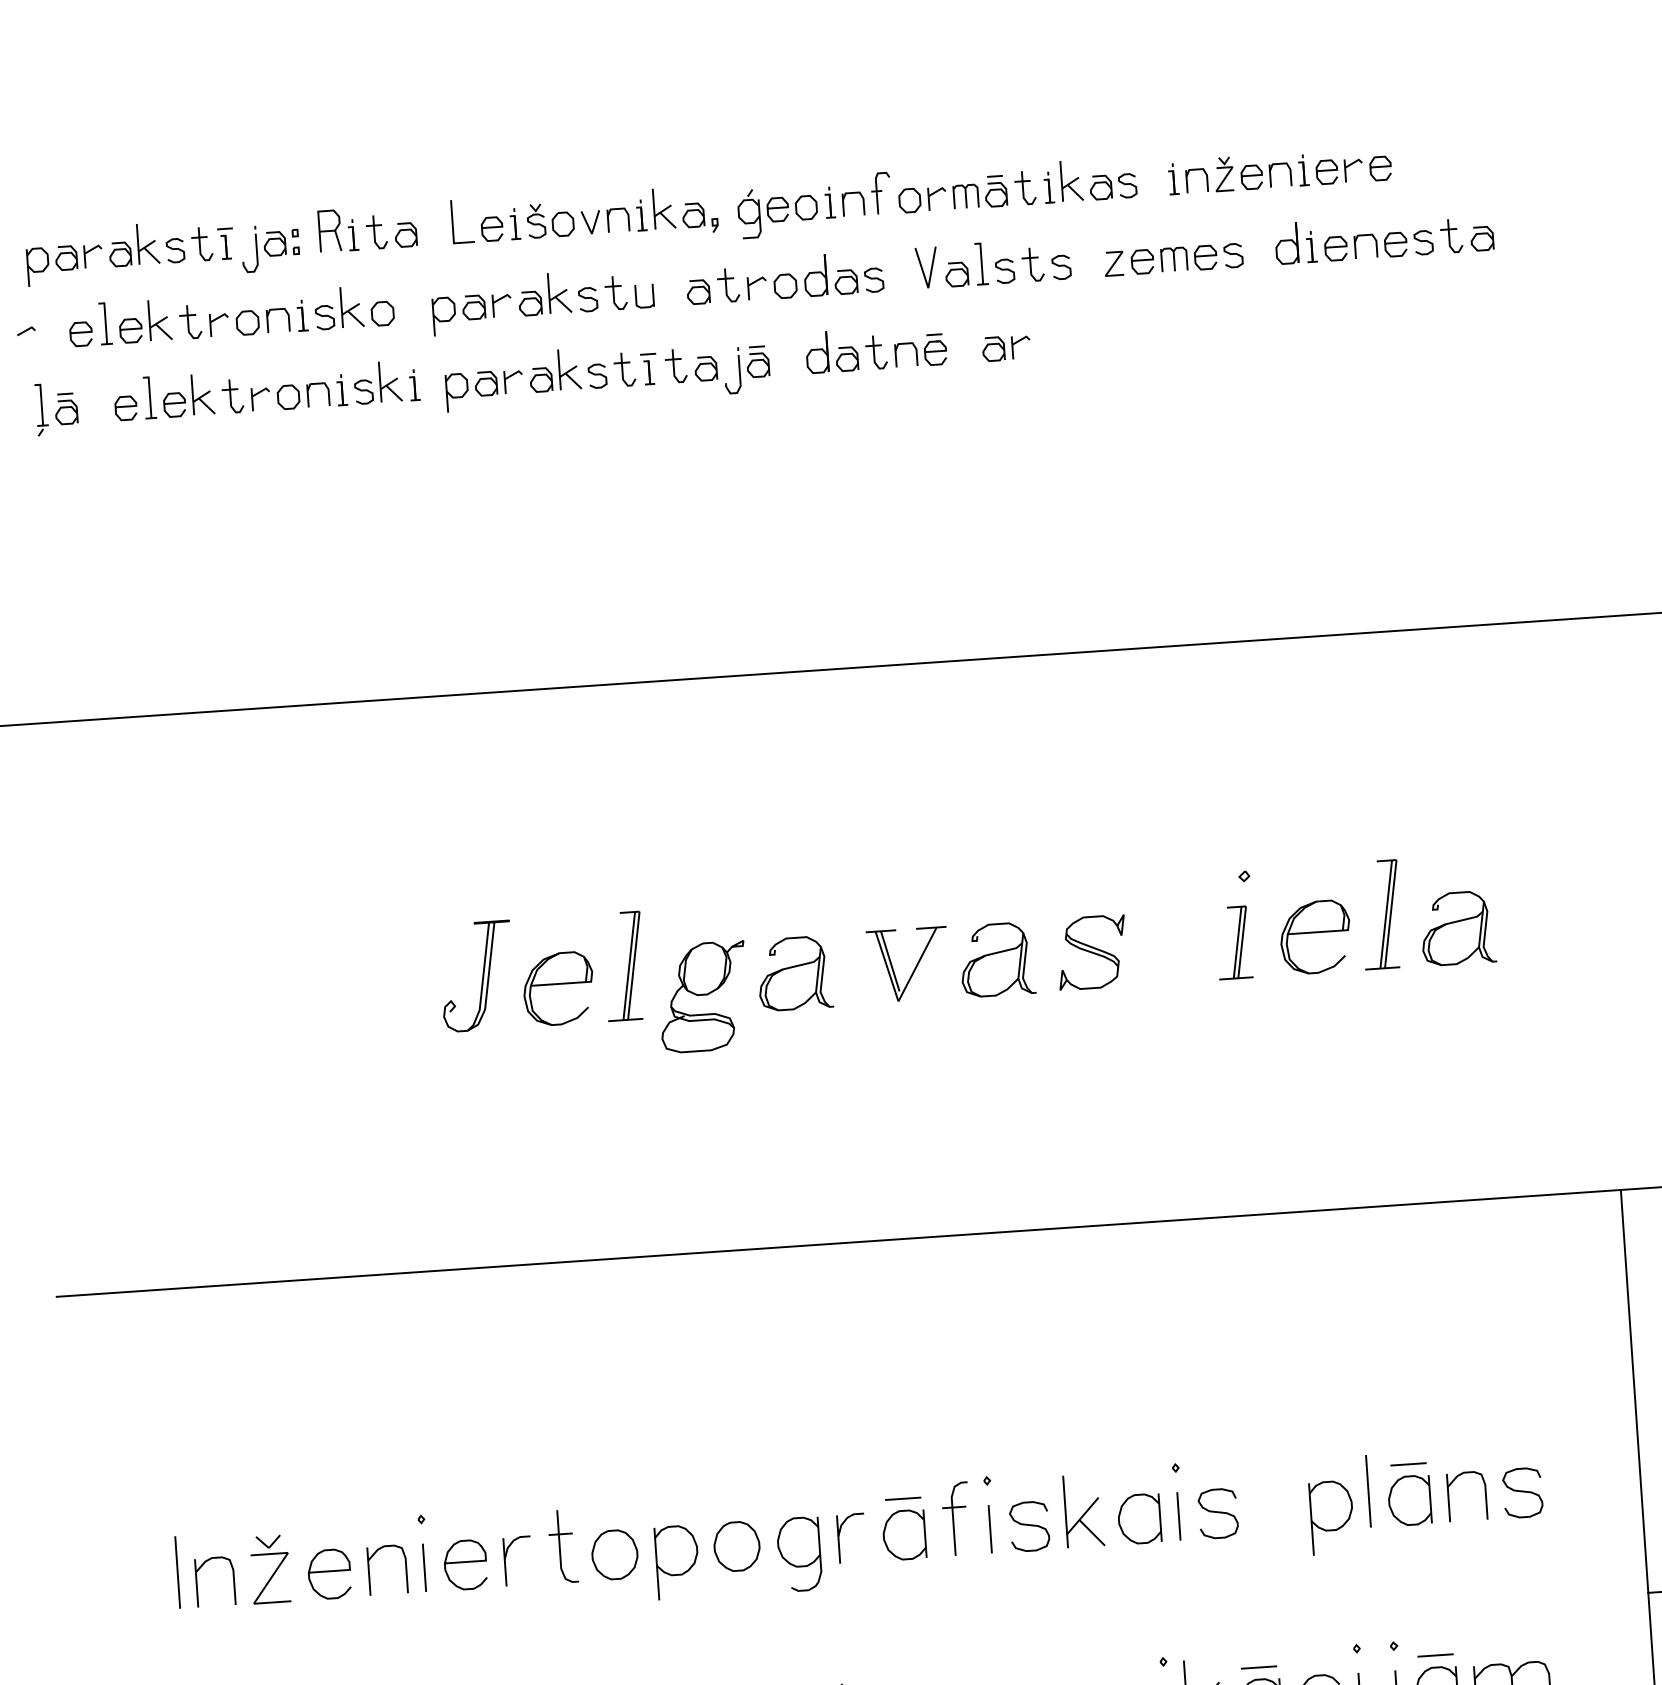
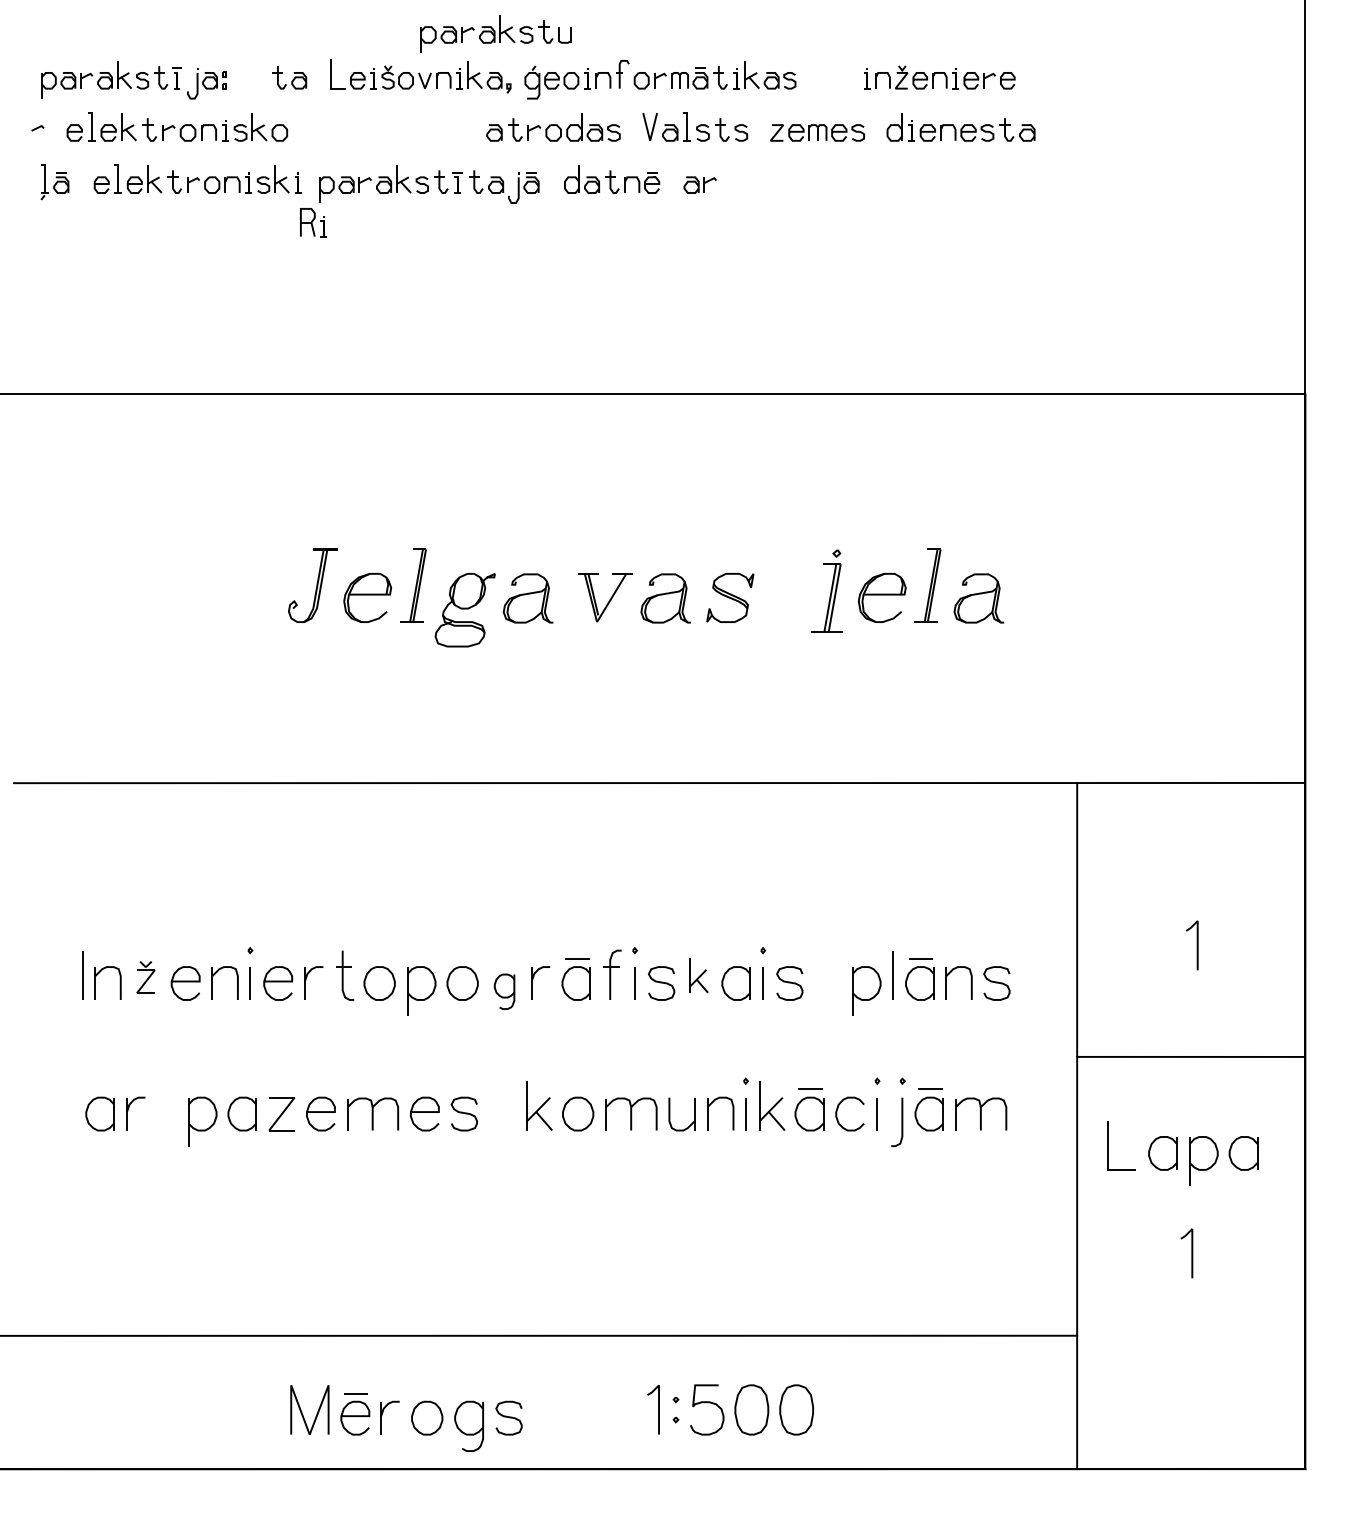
part: (1279, 170) -> (939, 77), moved
part: (338, 230) -> (313, 222), moved
part: (542, 300) -> (495, 33), moved
part: (1233, 942) -> (826, 597), size x1.4
part: (1084, 1510) -> (699, 975), size x0.7
part: (799, 1554) -> (504, 991), size x0.7
part: (269, 1569) -> (145, 977), size x0.7

